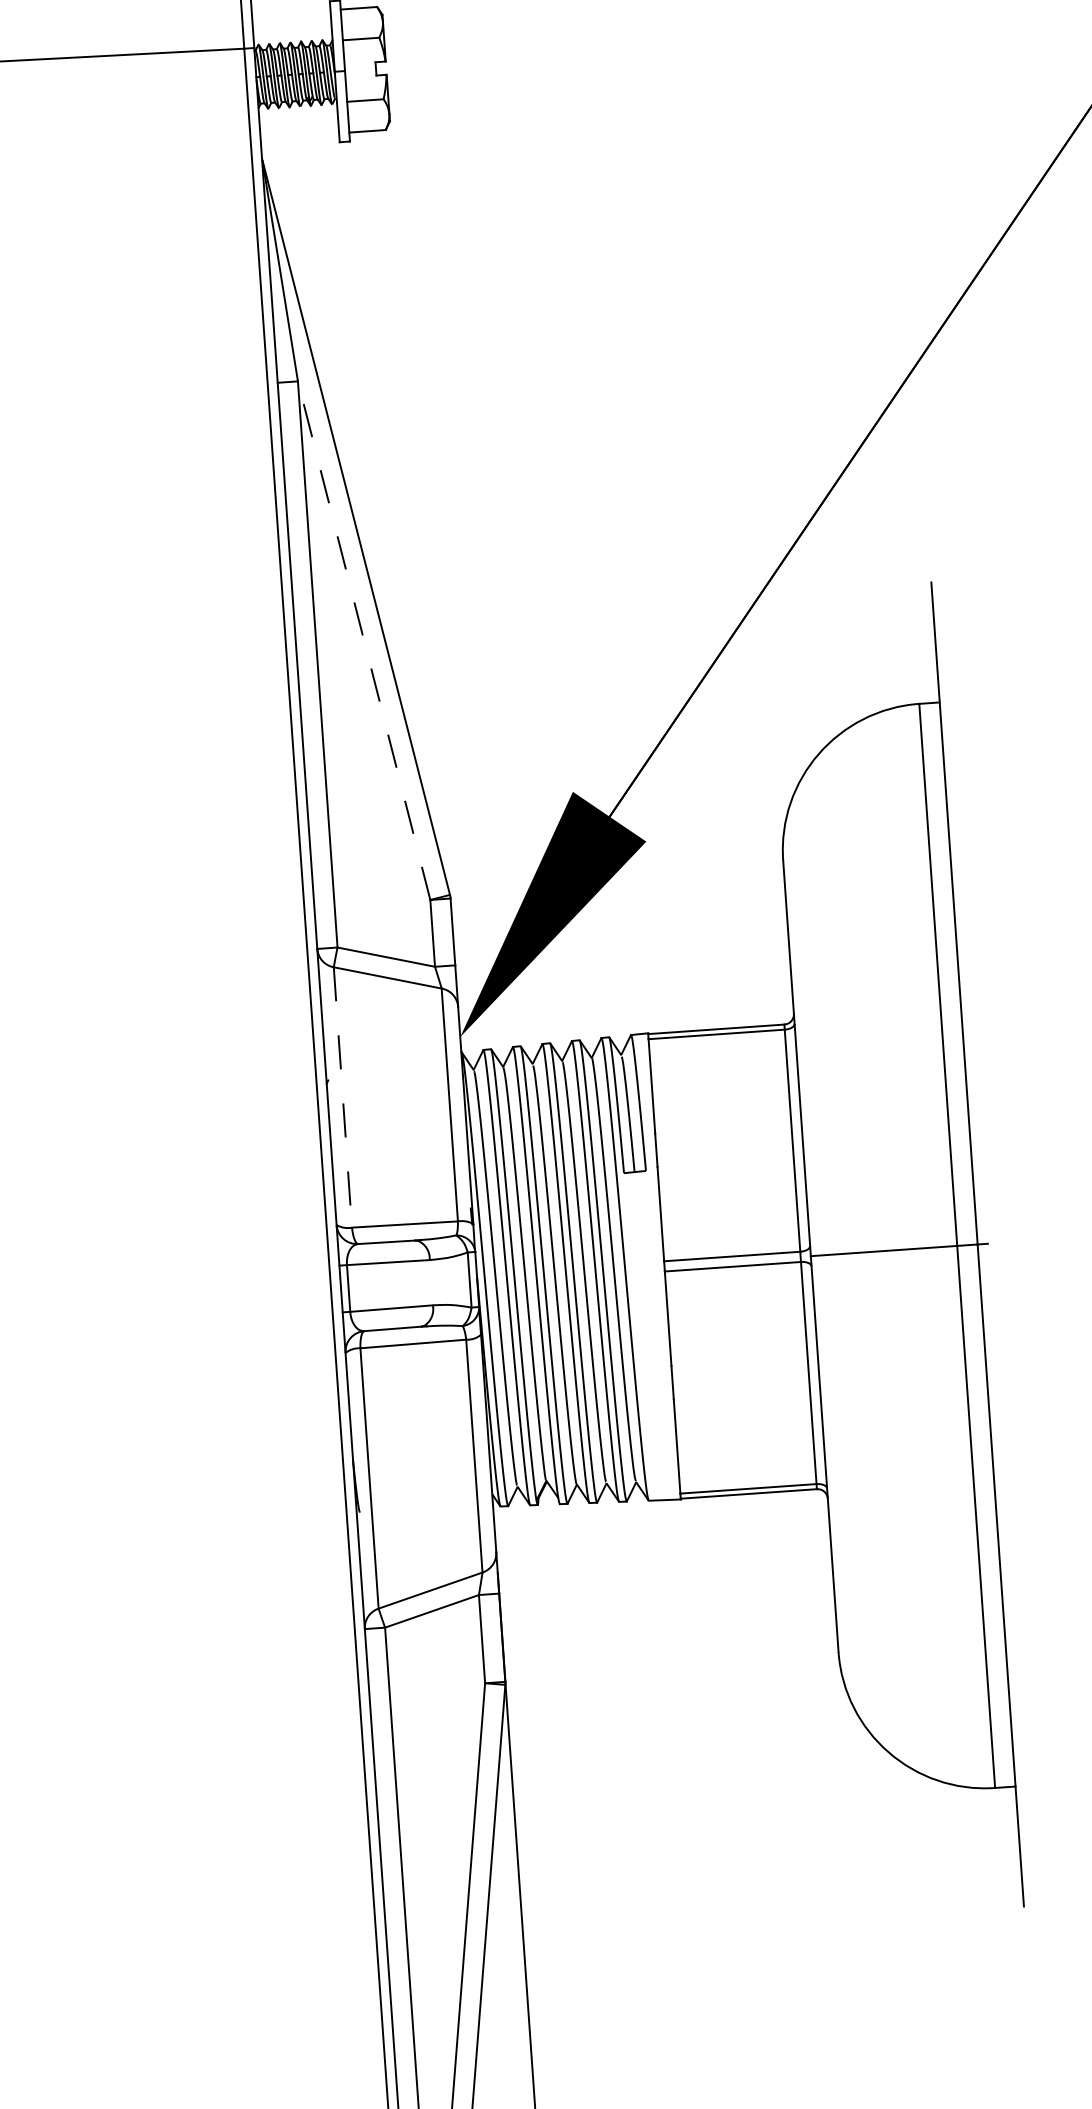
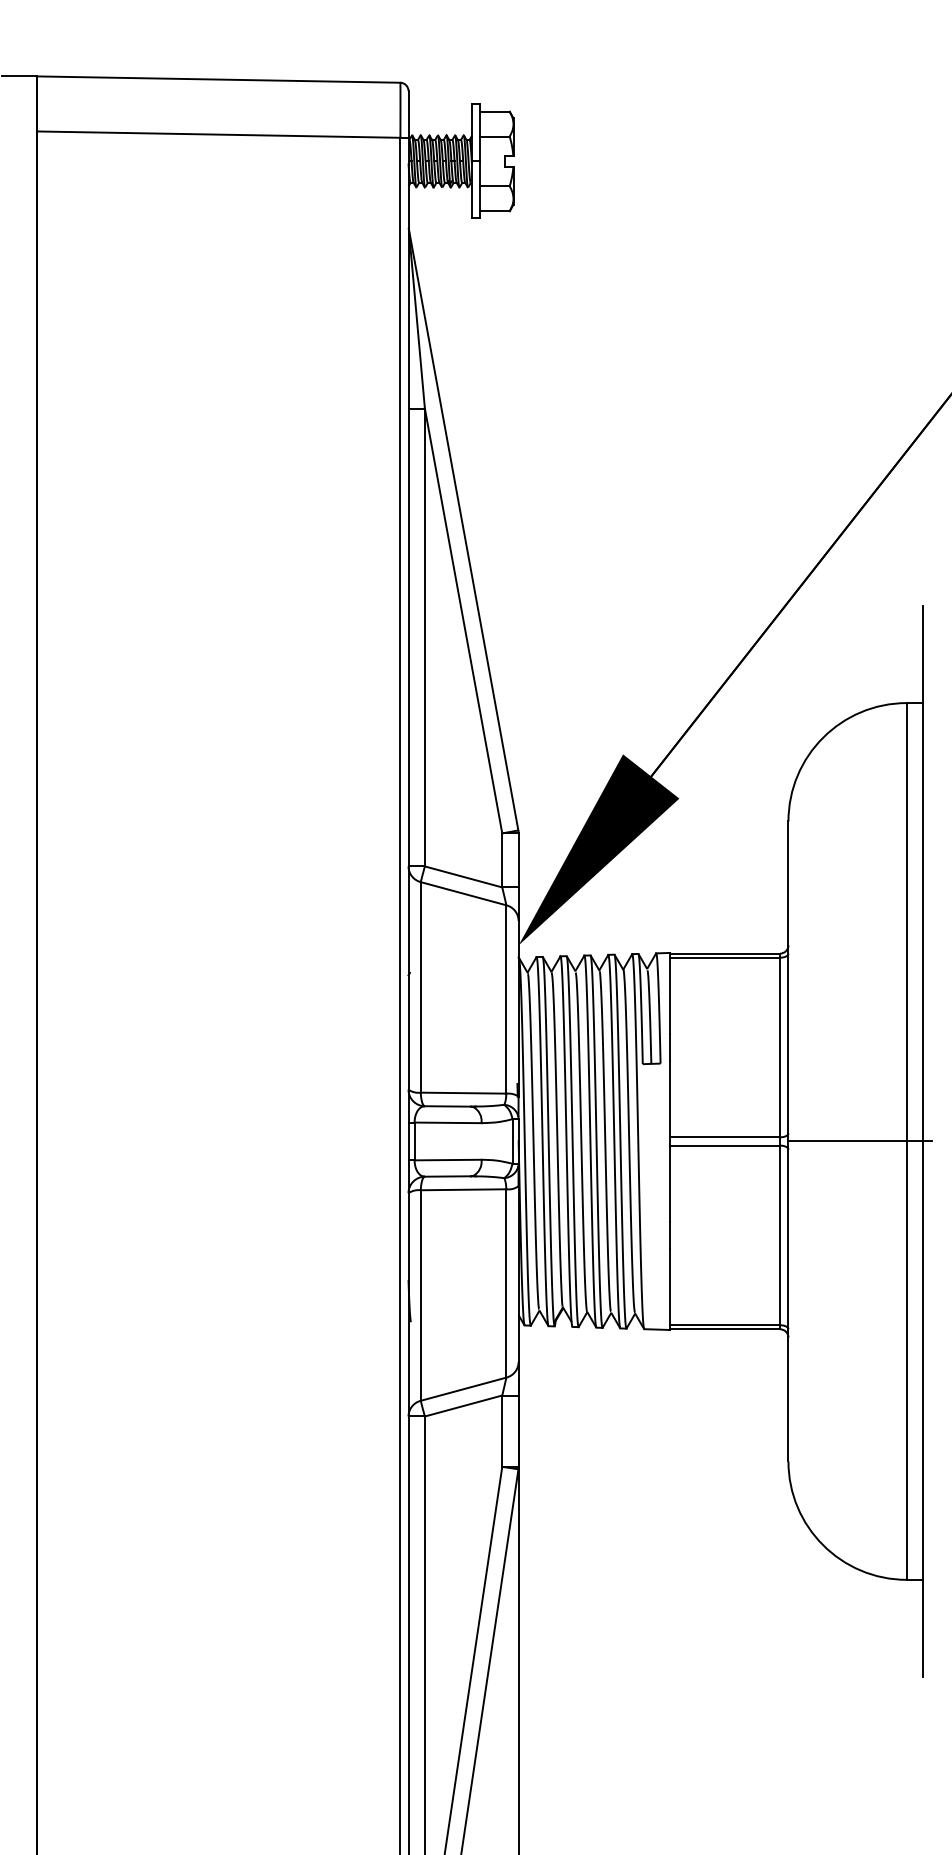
line: (364, 640) -> (463, 620), dashed -> solid
line: (342, 1097) -> (420, 987), dashed -> solid

